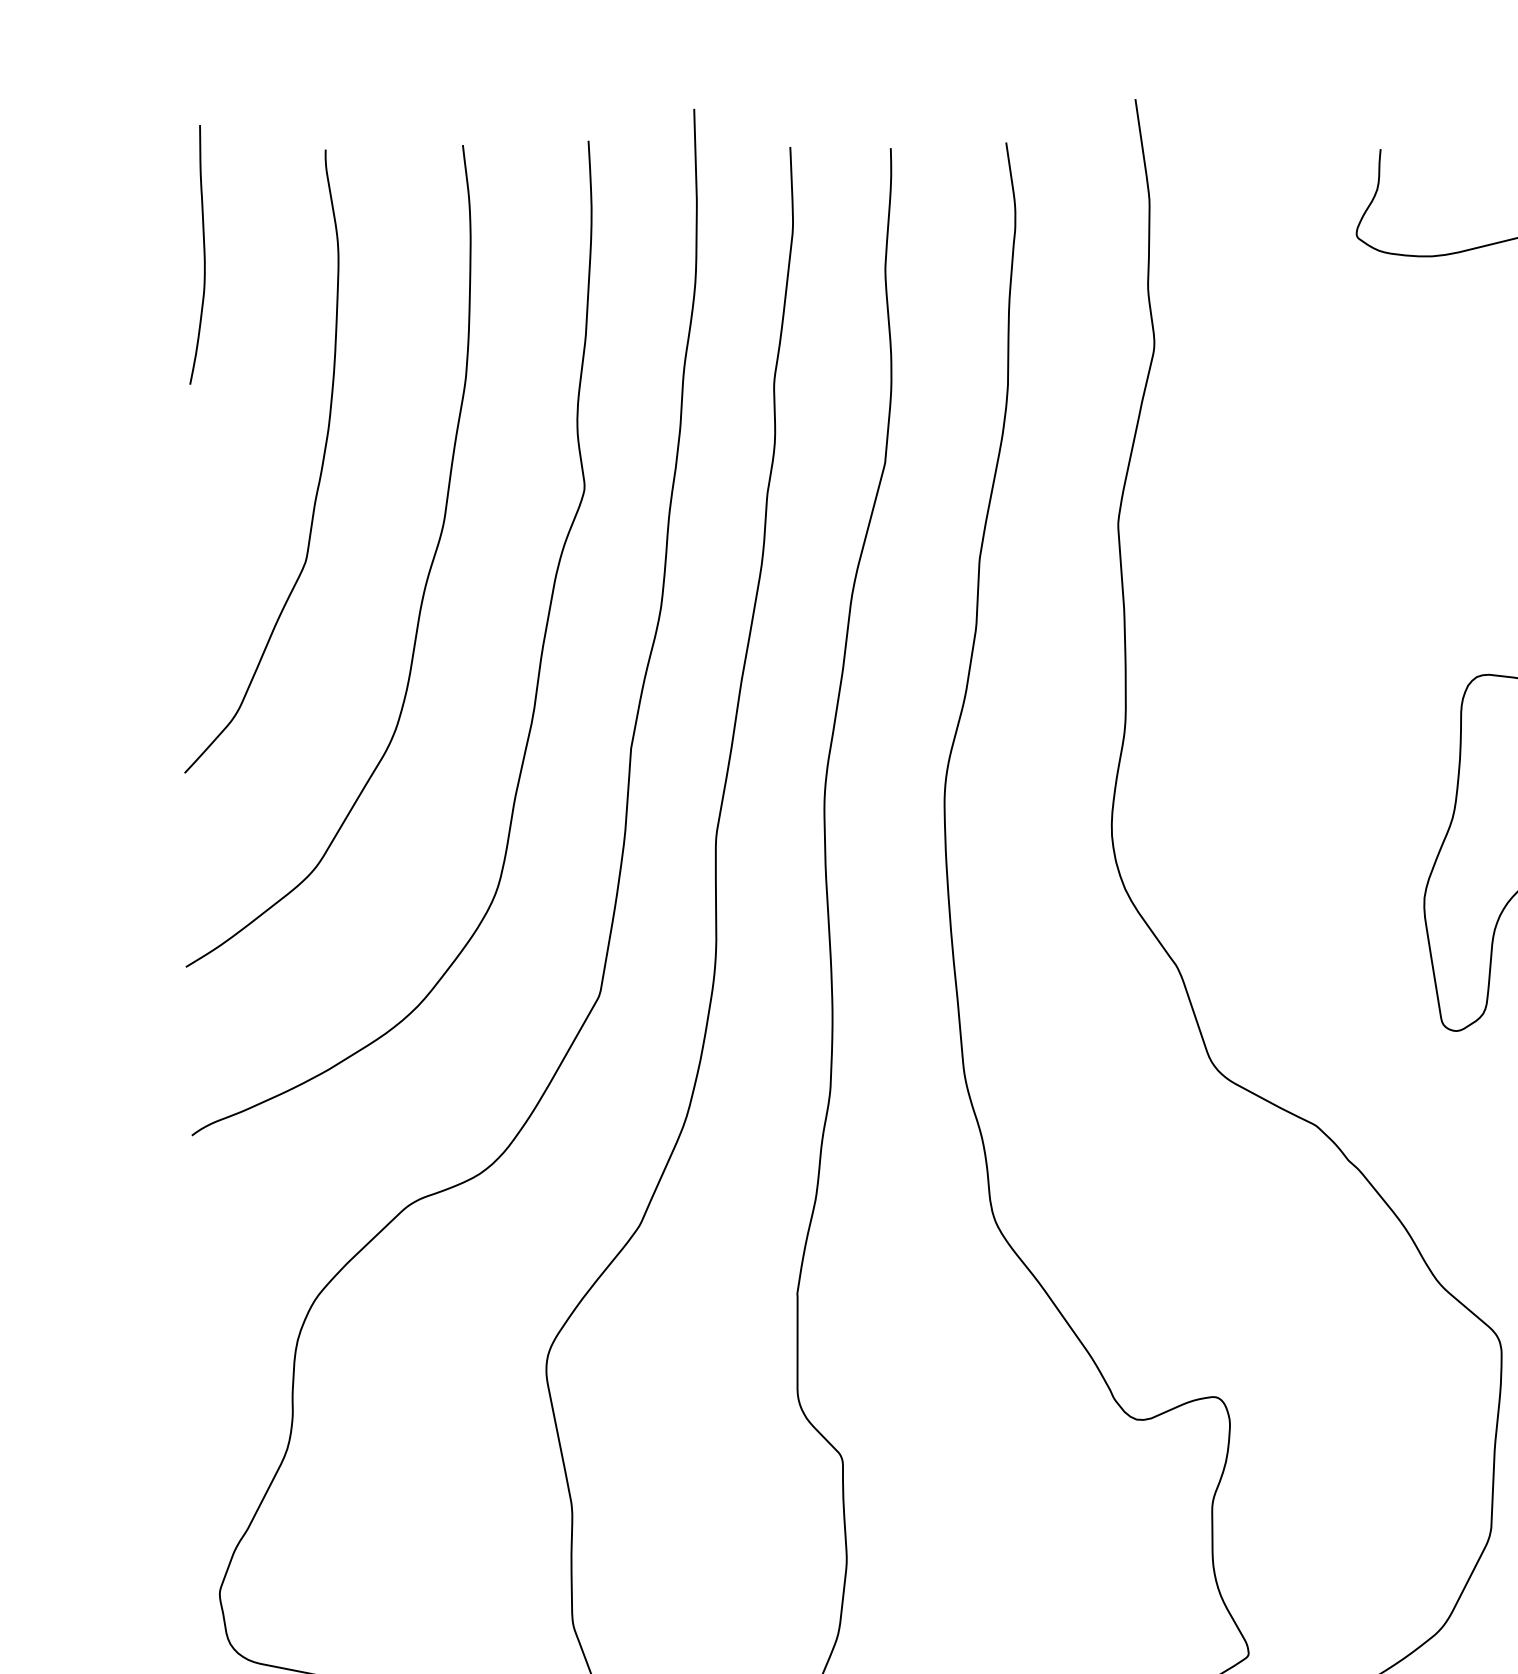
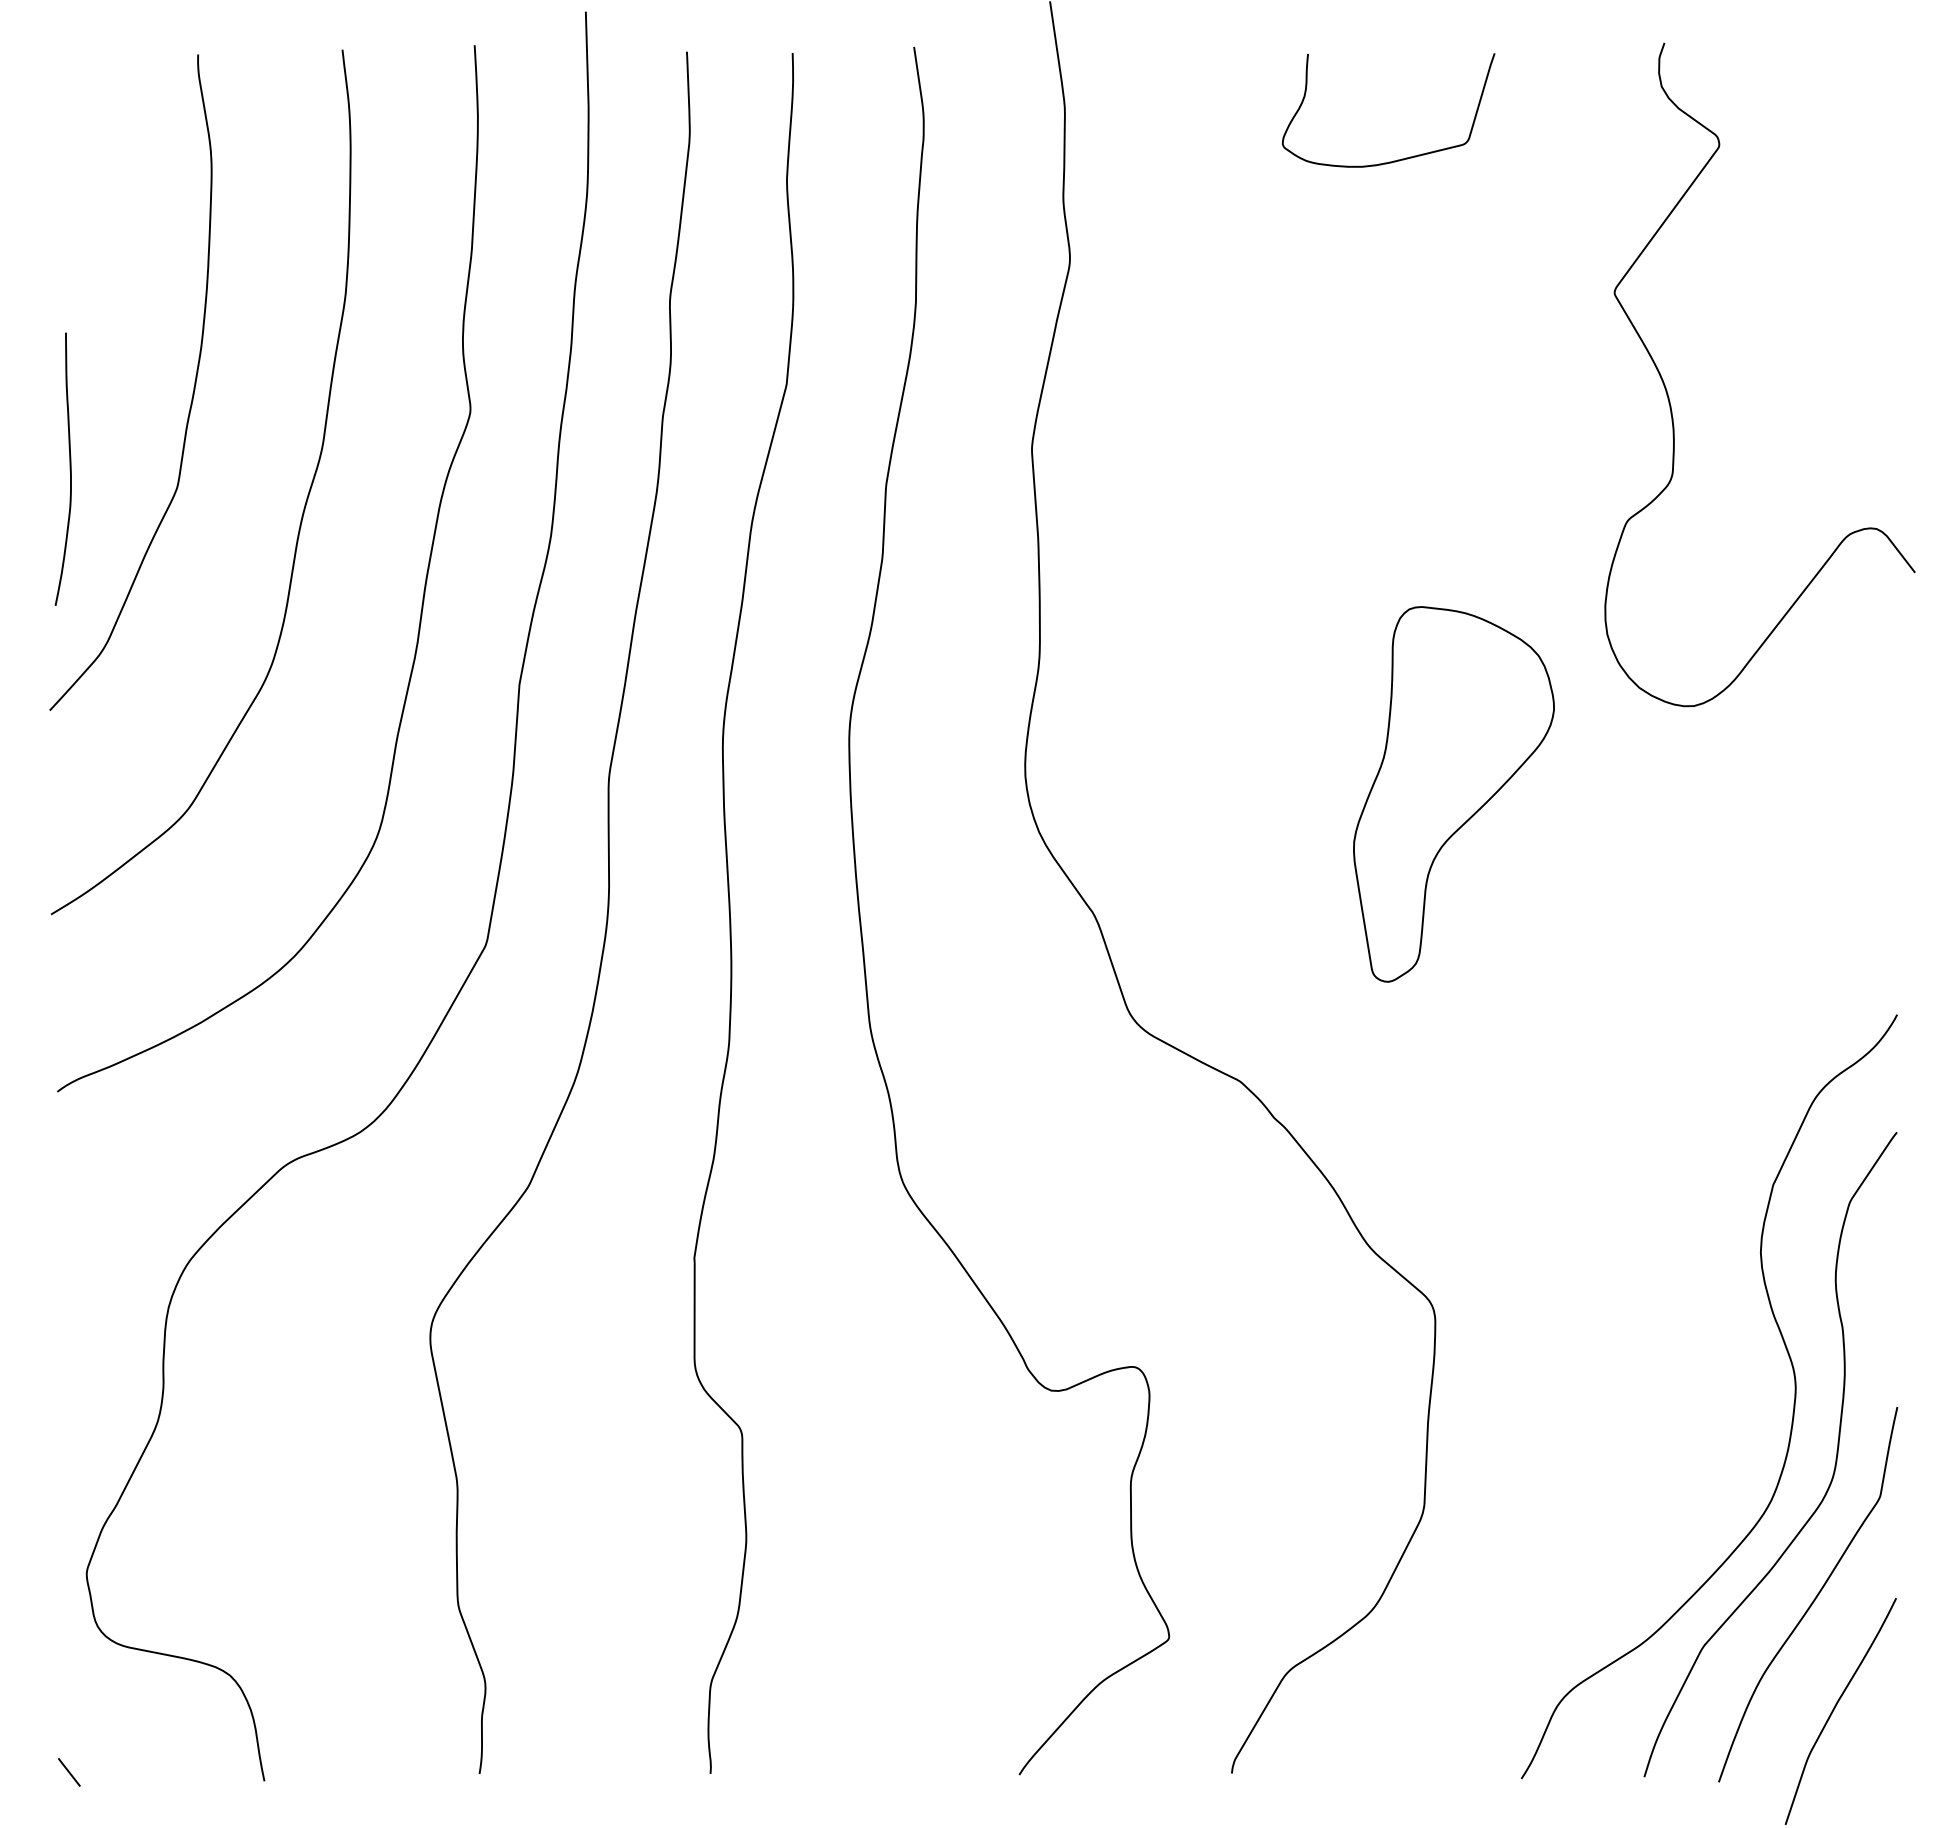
curve: (203, 254) -> (69, 468), moved

